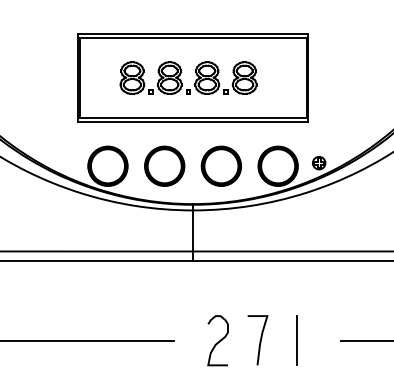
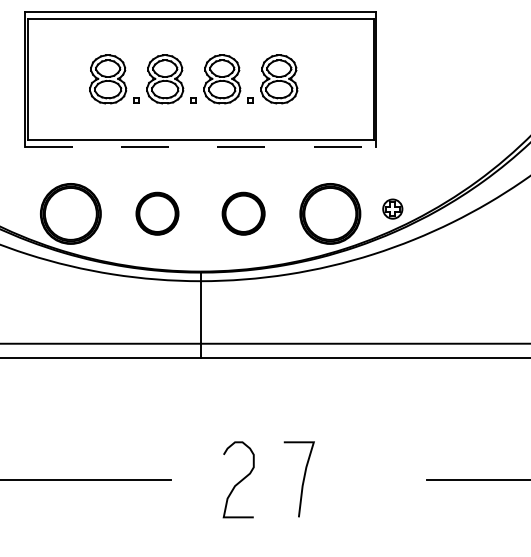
line: (193, 122) -> (201, 147), solid -> dashed
part: (164, 165) -> (157, 212), size x0.7
part: (220, 165) -> (242, 212), size x0.7
line: (296, 340) -> (358, 479), removed

